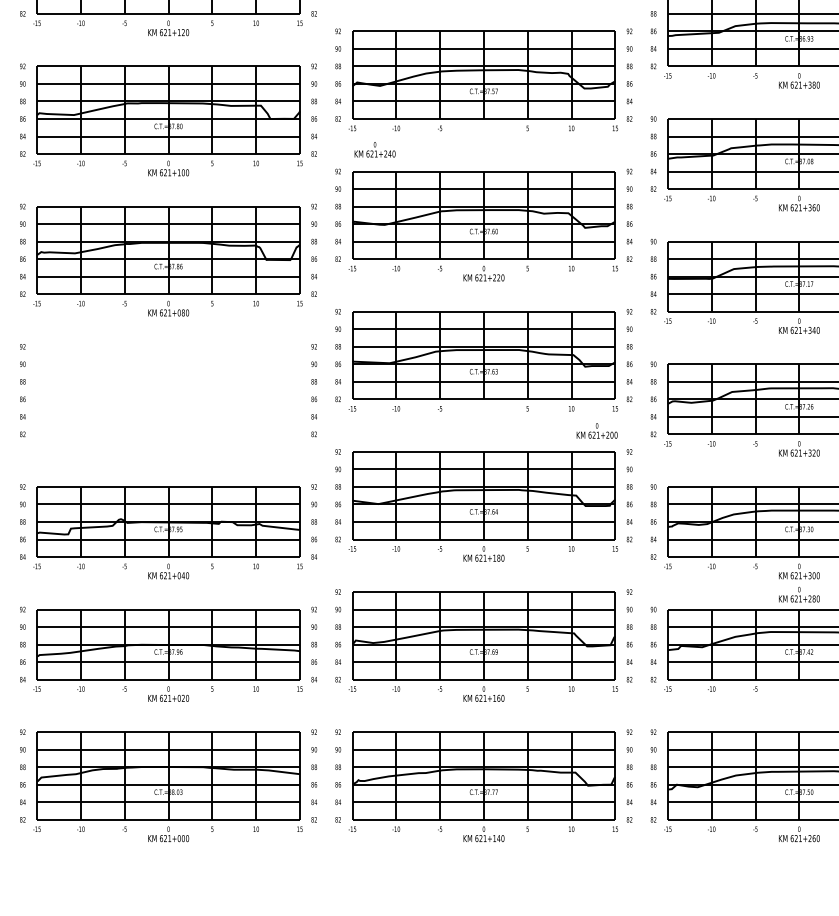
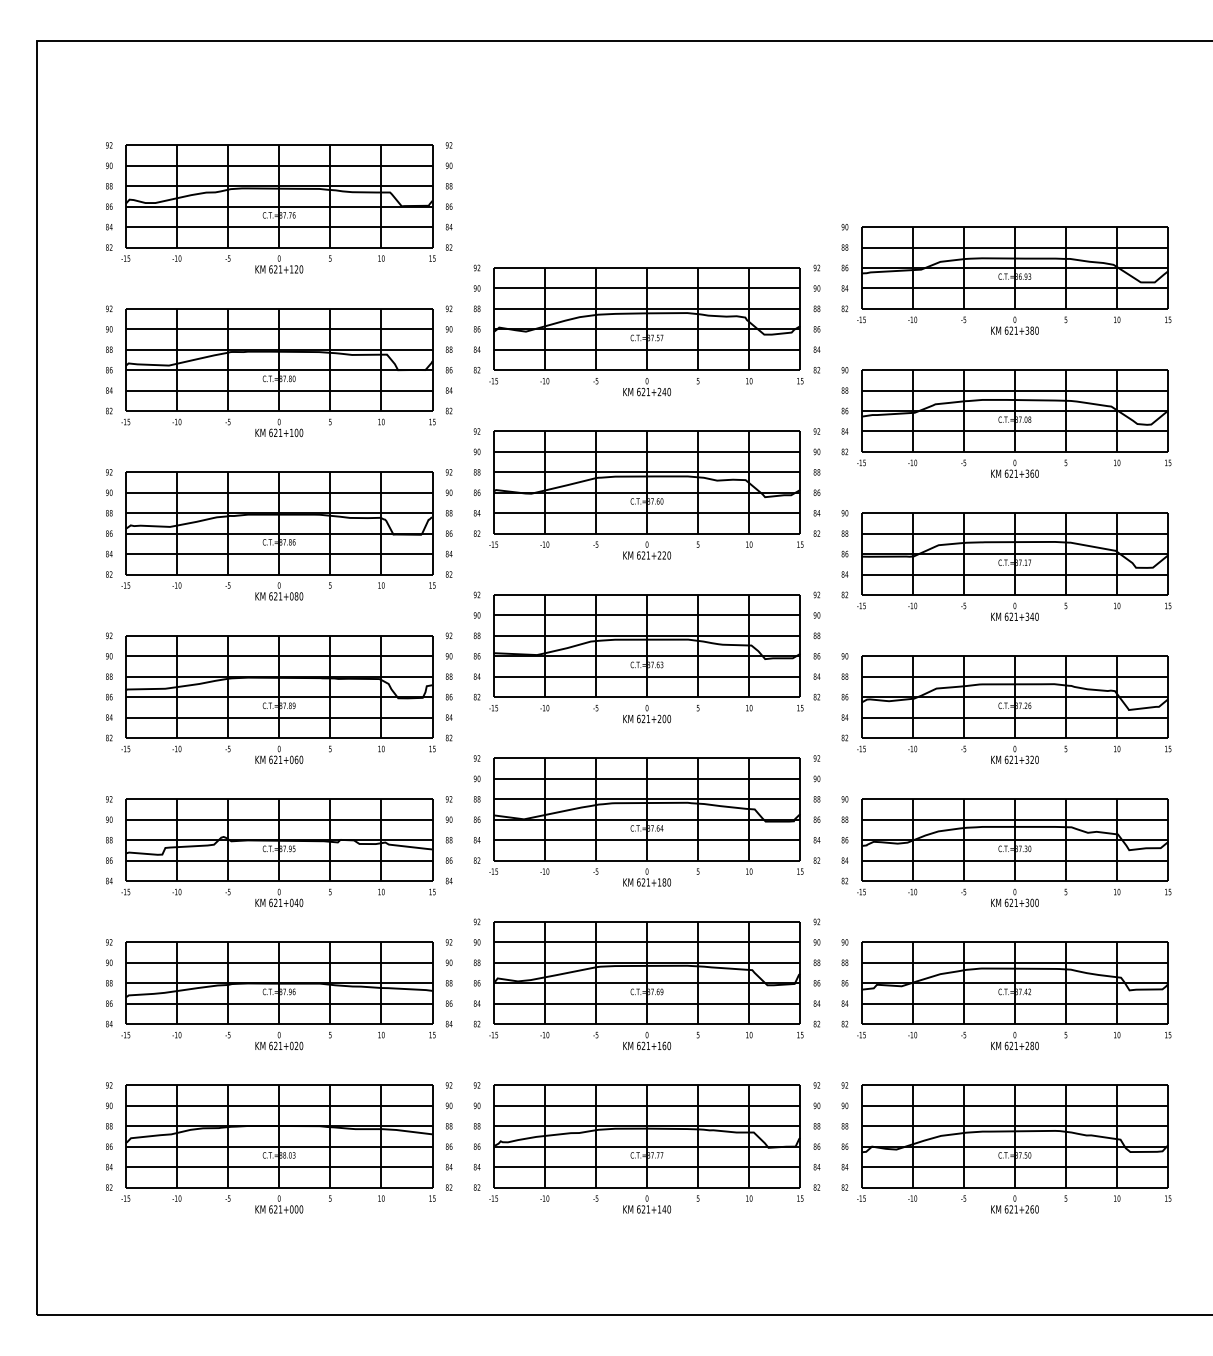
text: (374, 150) -> (646, 387), moved
part: (167, 401) -> (278, 699), added
text: (596, 431) -> (646, 714), moved
text: (798, 595) -> (1014, 1041), moved

